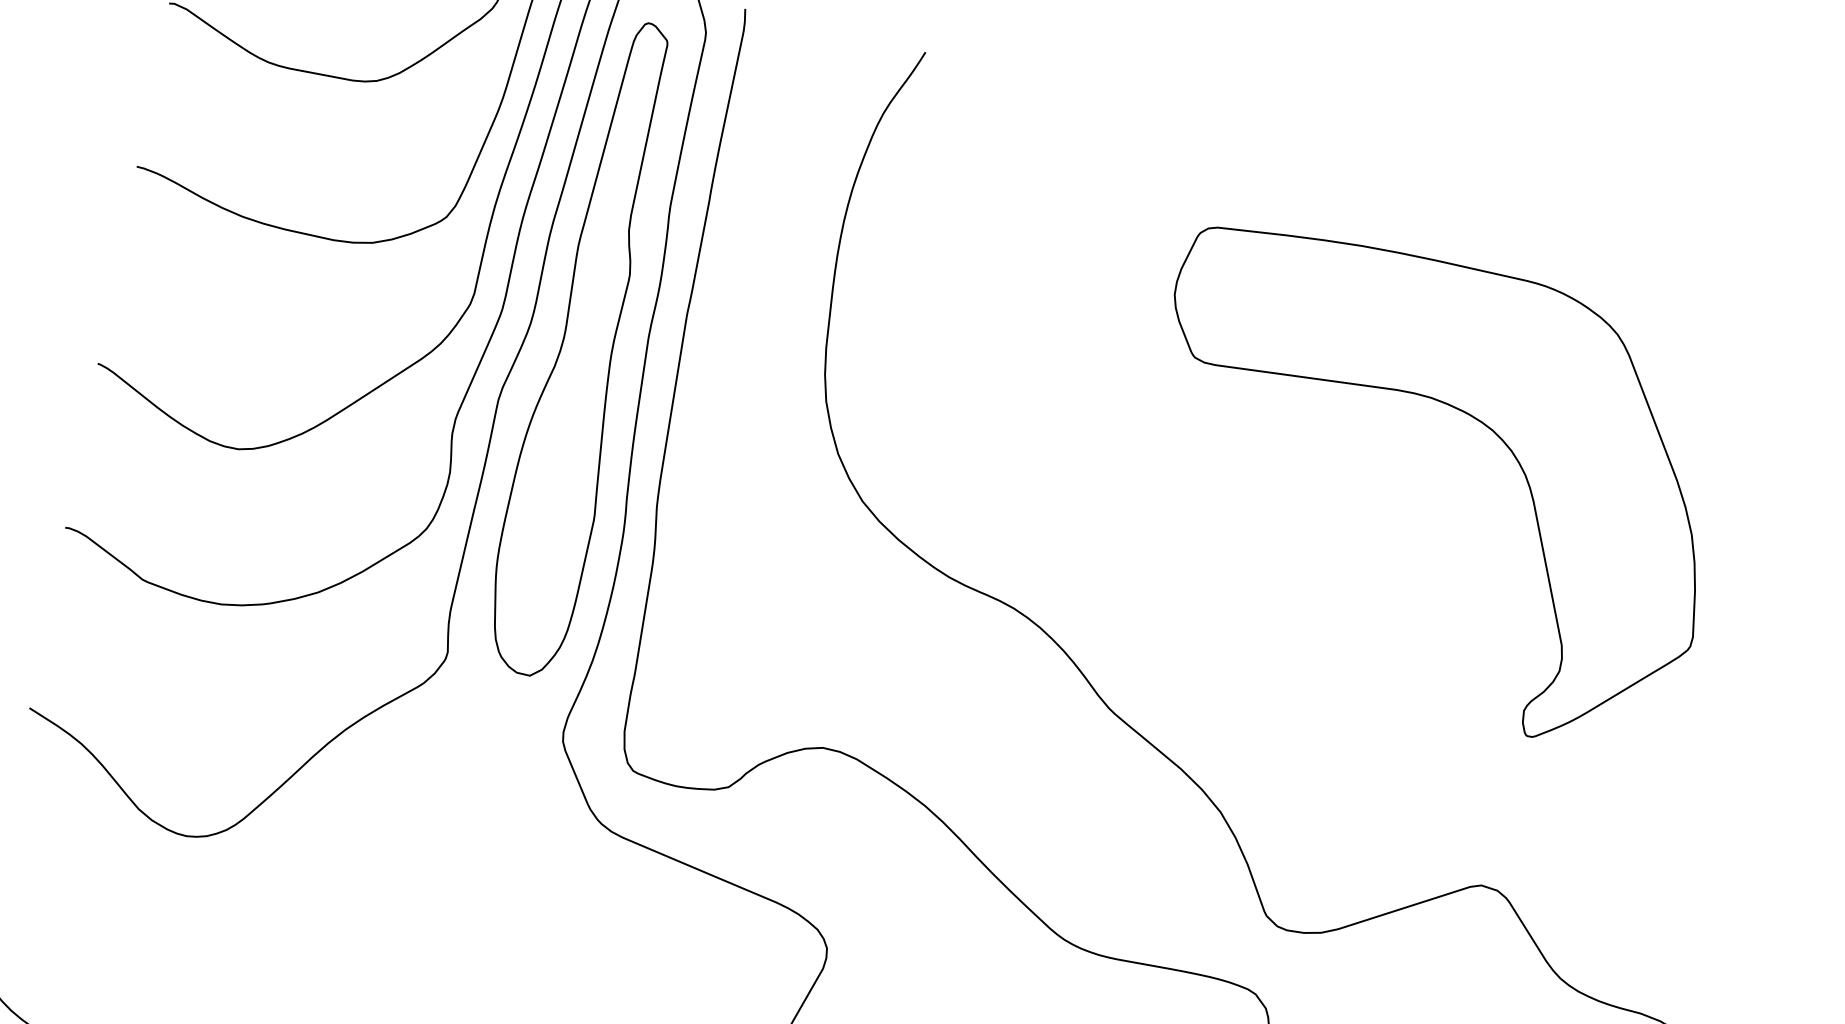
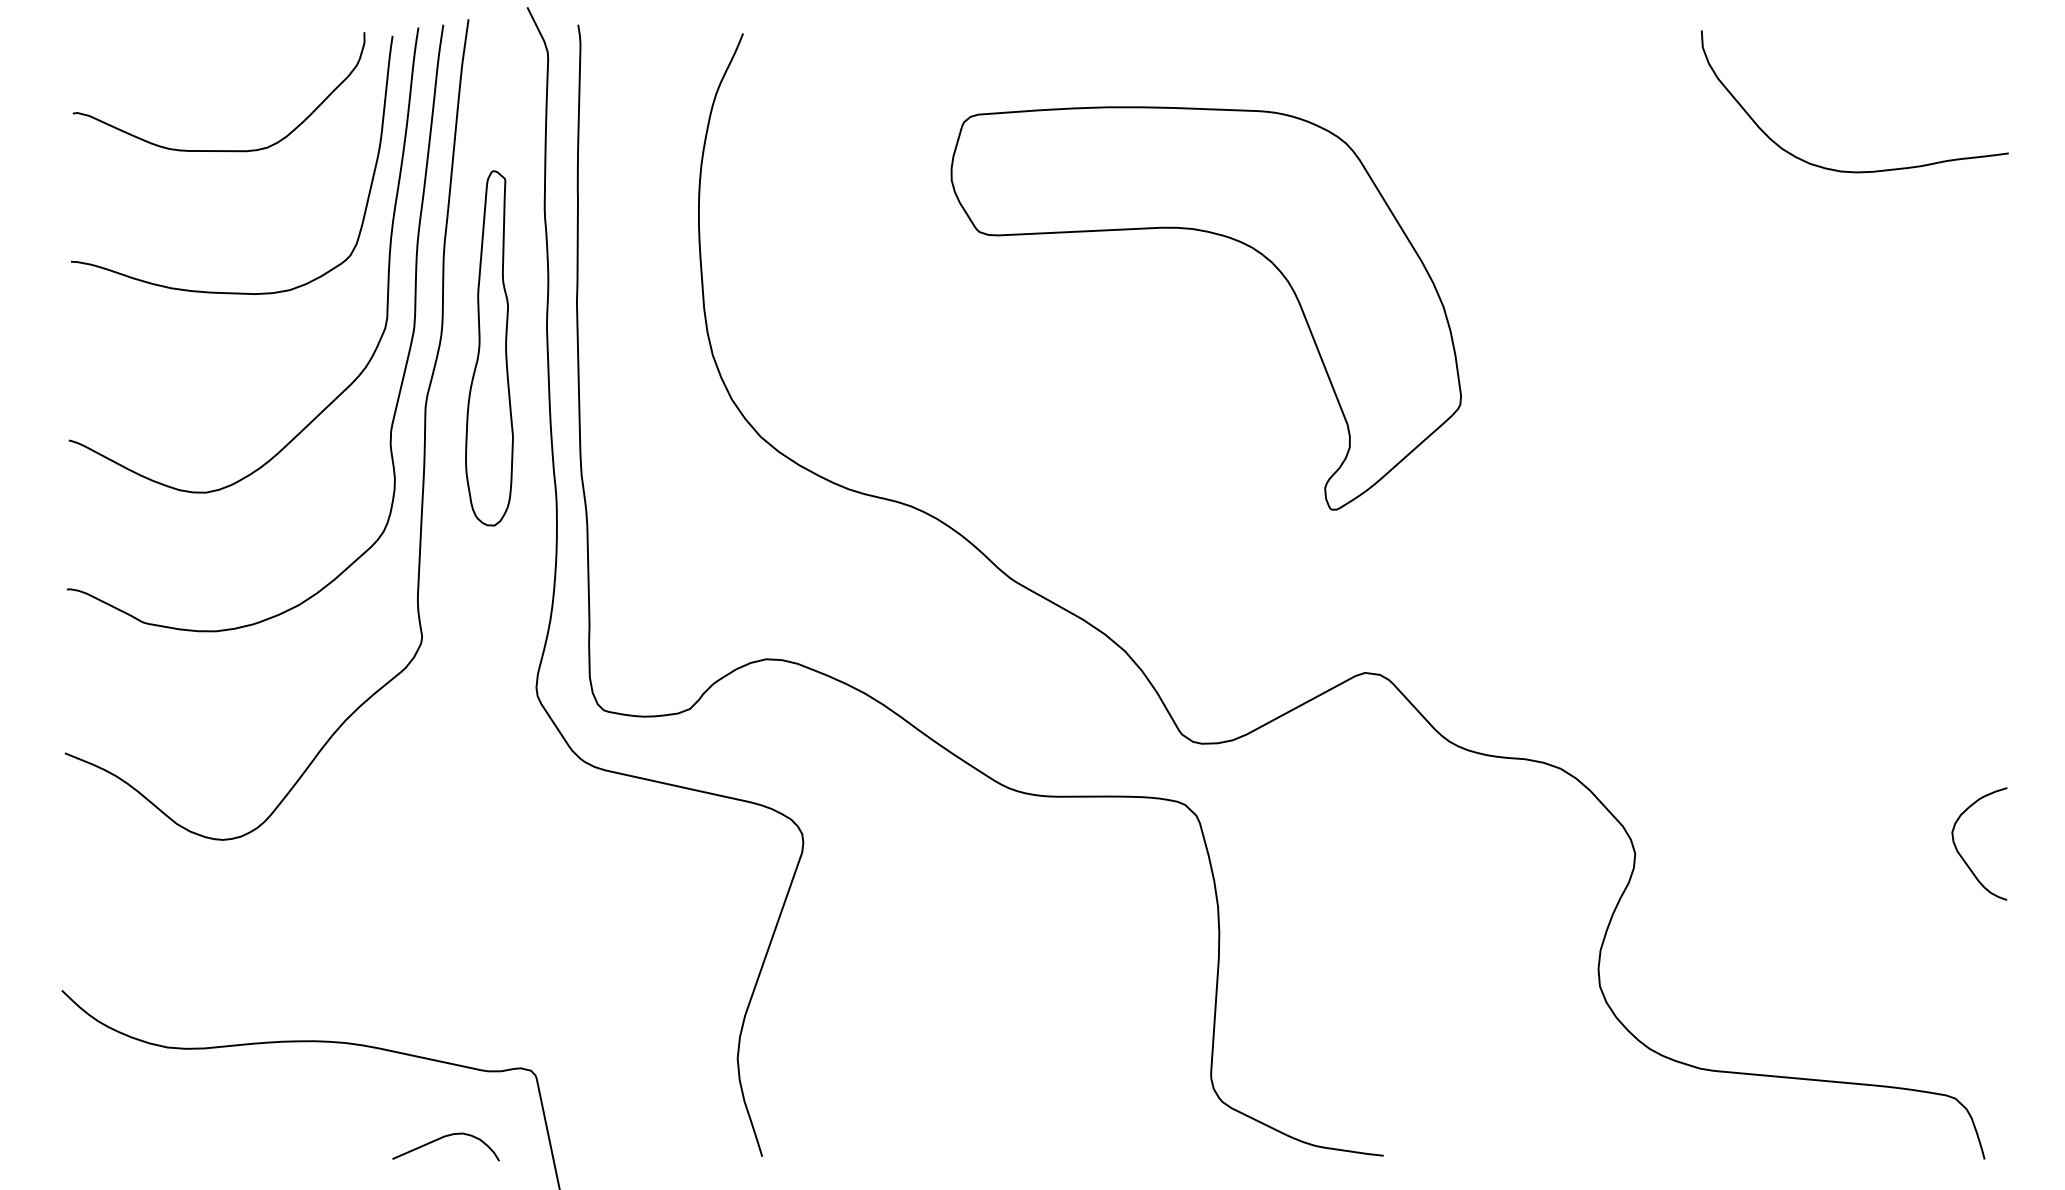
part: (581, 348) -> (489, 348), size x0.6
part: (1473, 418) -> (1233, 240), moved

